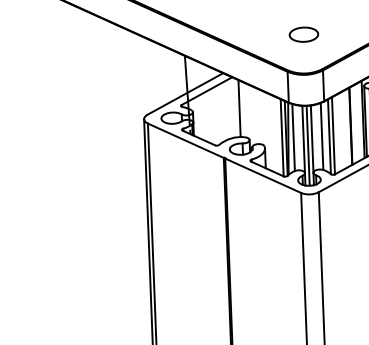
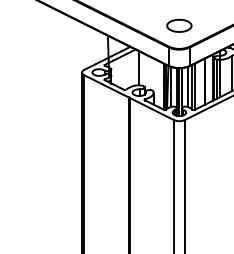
part: (304, 34) -> (179, 25), size x1.43

